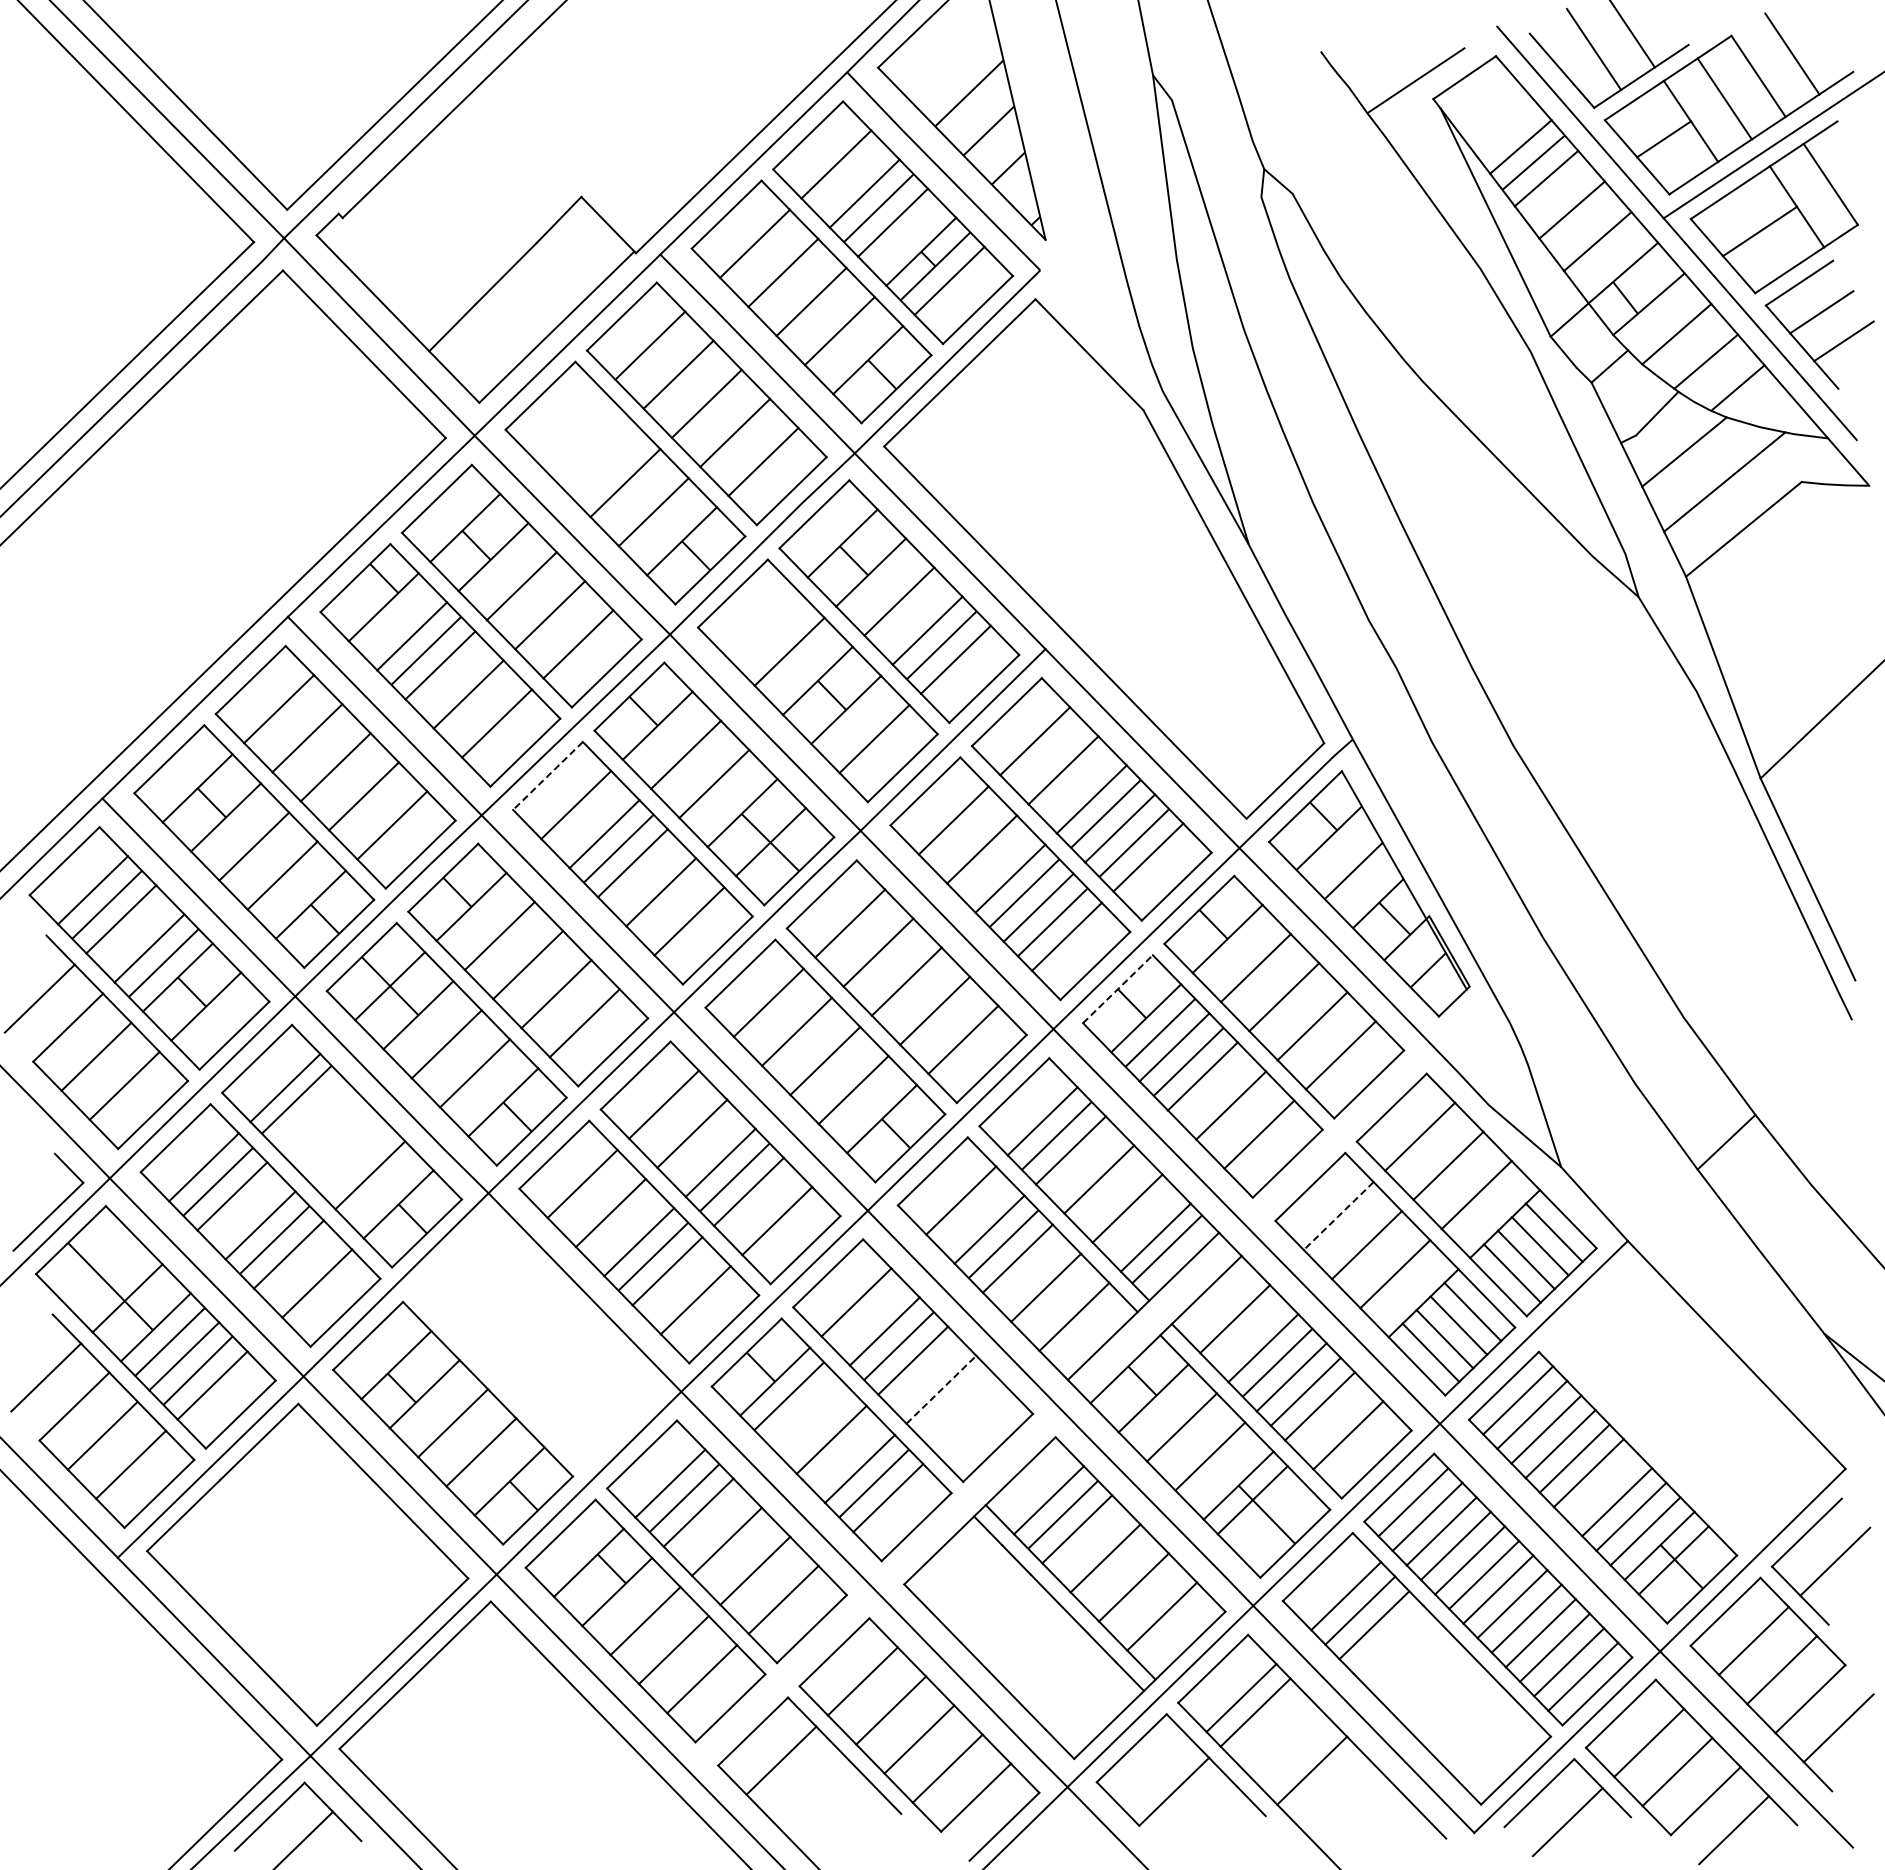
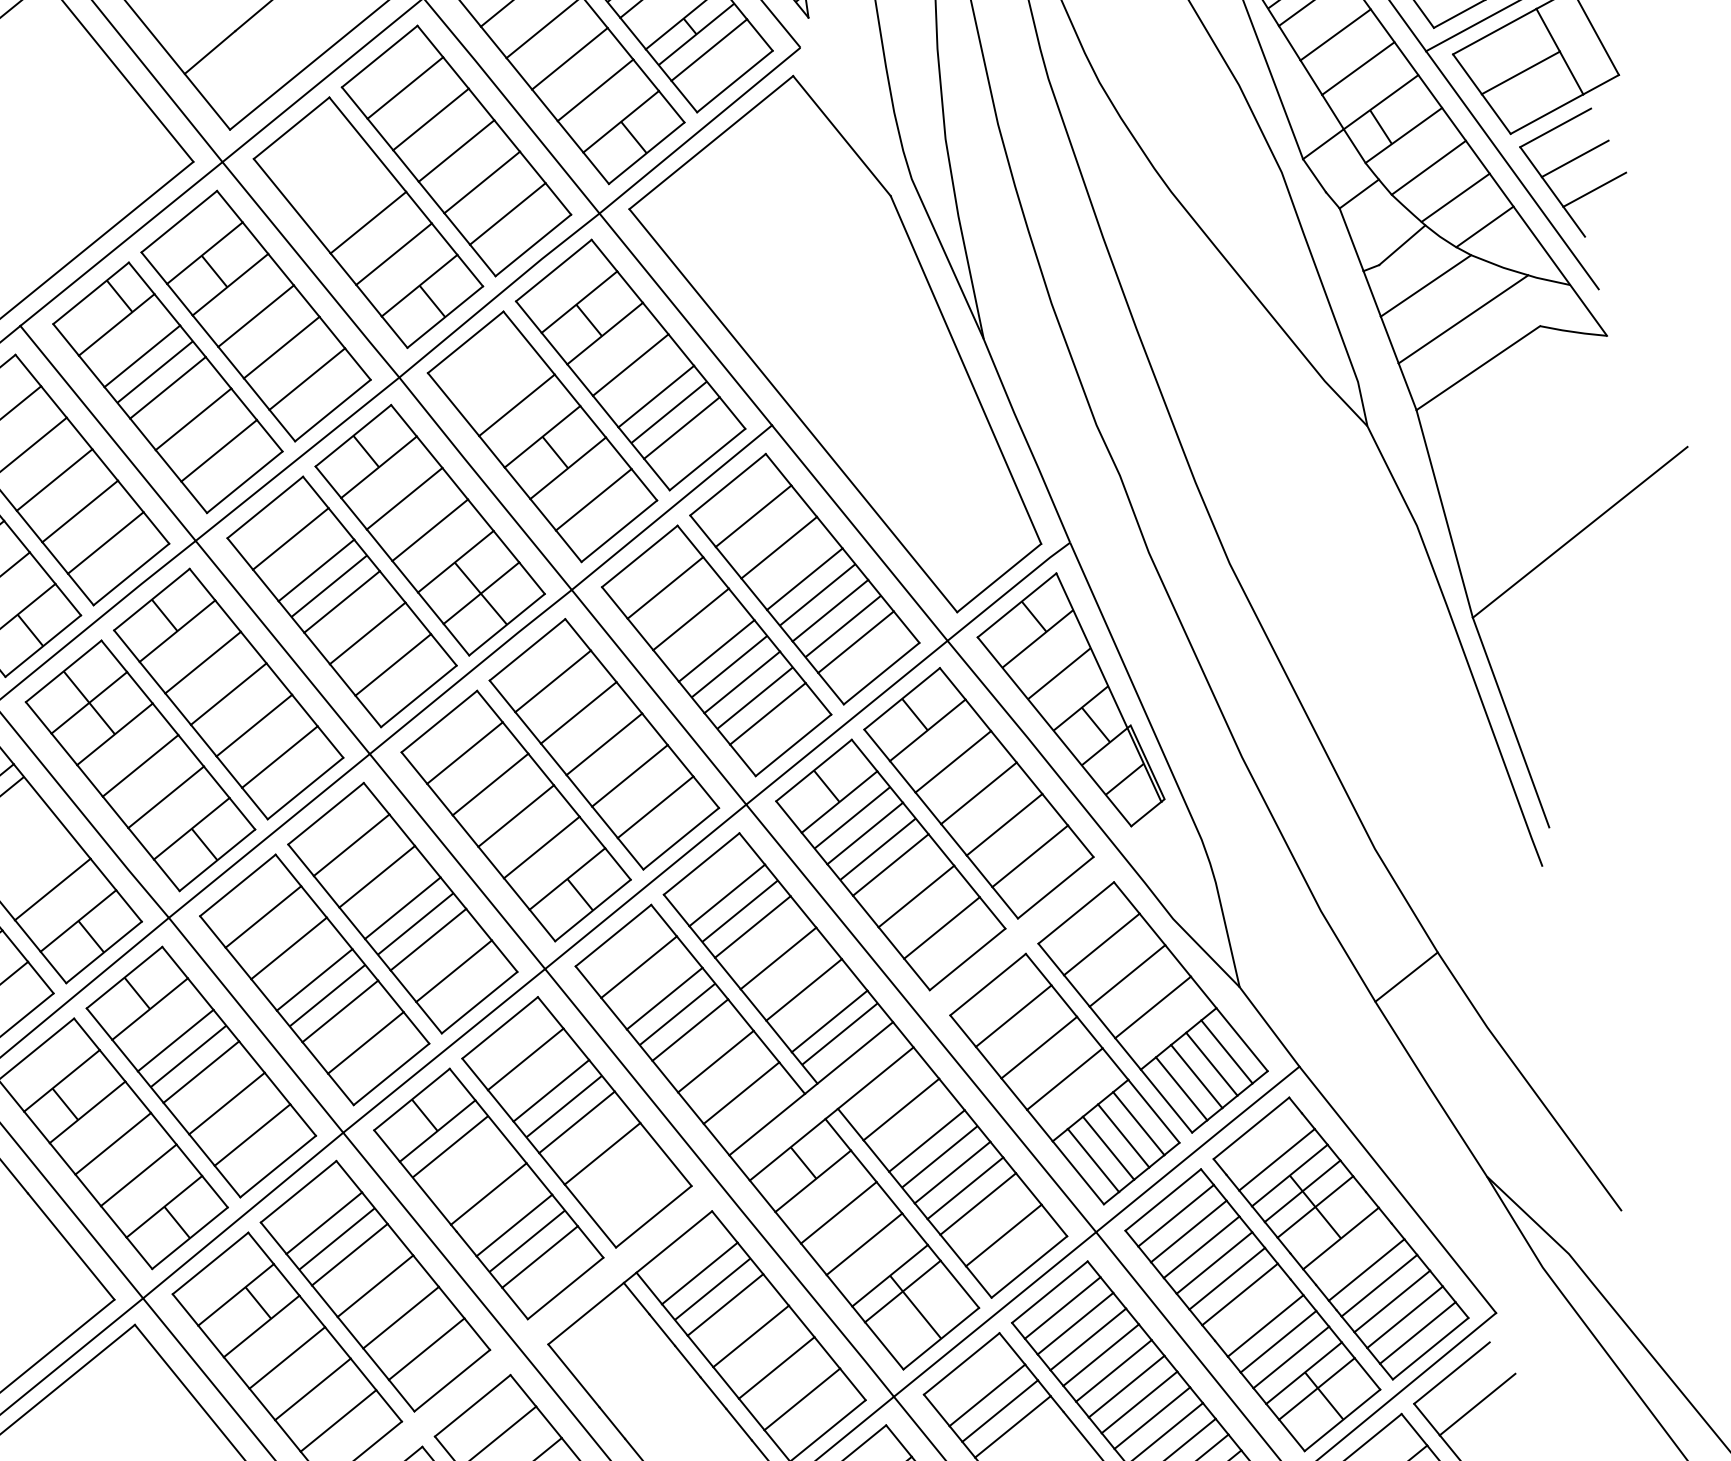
line: (548, 775) -> (265, 507), dashed -> solid
line: (1117, 989) -> (813, 770), dashed -> solid
line: (1338, 1216) -> (1013, 1016), dashed -> solid
part: (534, 1343) -> (201, 1071), added
line: (941, 1389) -> (602, 1153), dashed -> solid
part: (1684, 1408) -> (1341, 1238), added

